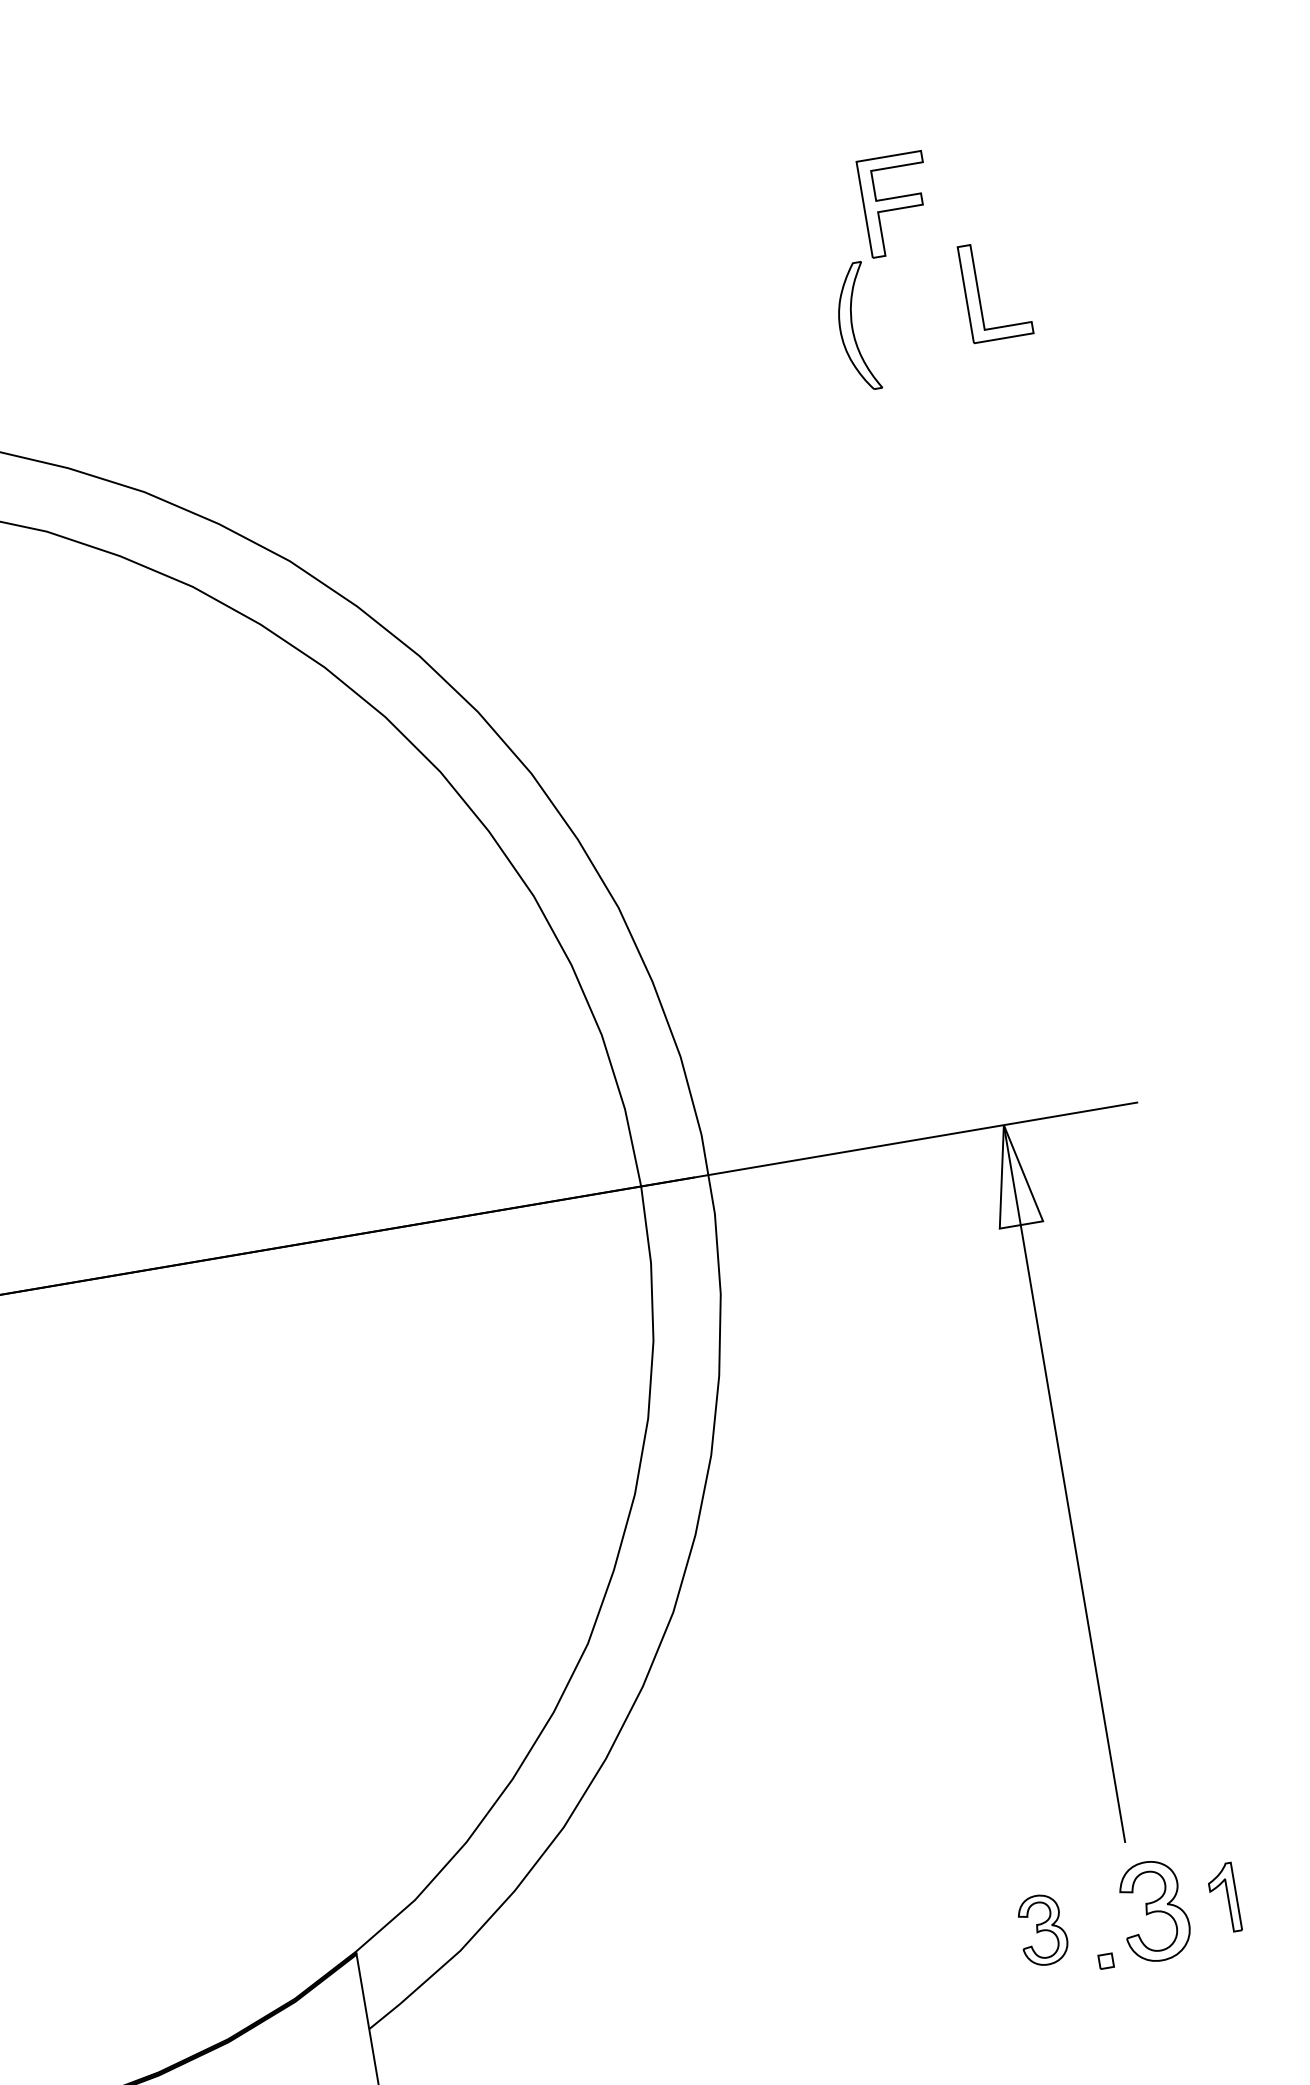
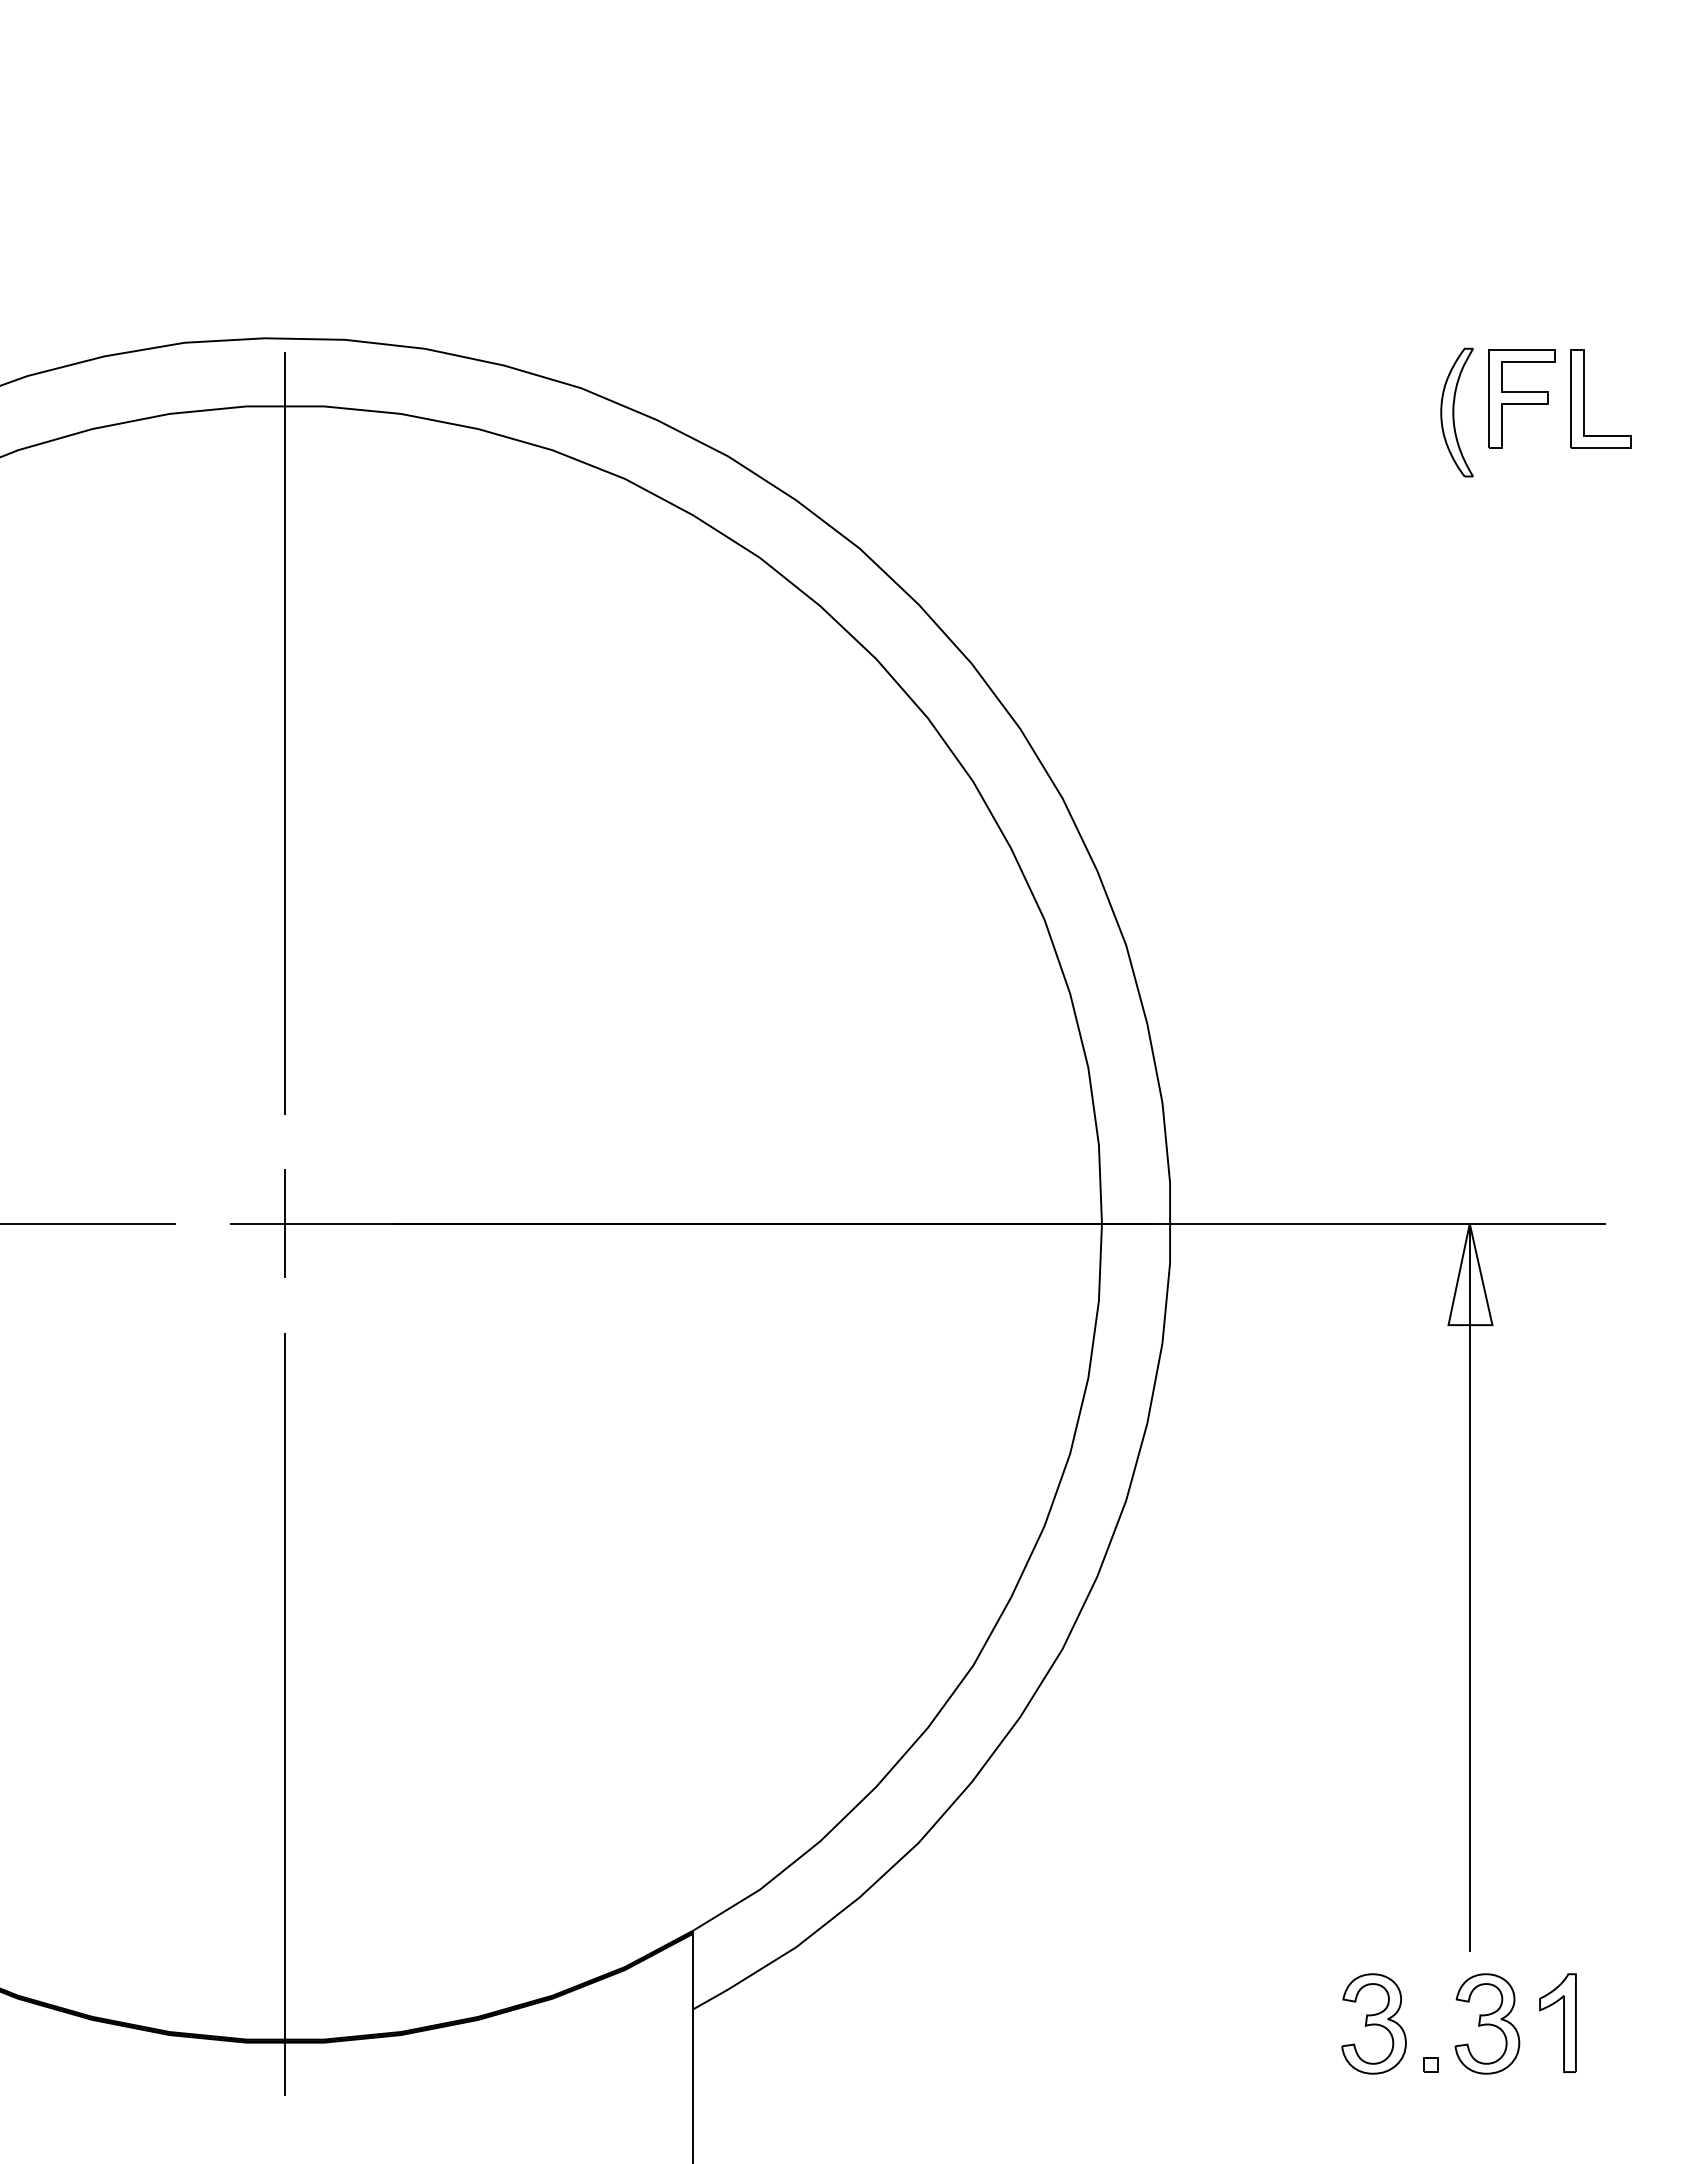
part: (896, 203) -> (1521, 398), moved
part: (1223, 1898) -> (1557, 2022), size x1.43
part: (1042, 1929) -> (1373, 2023), size x1.43

